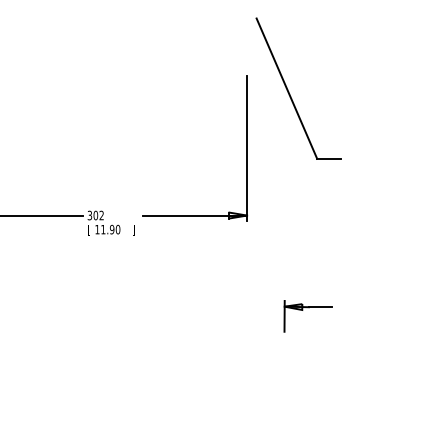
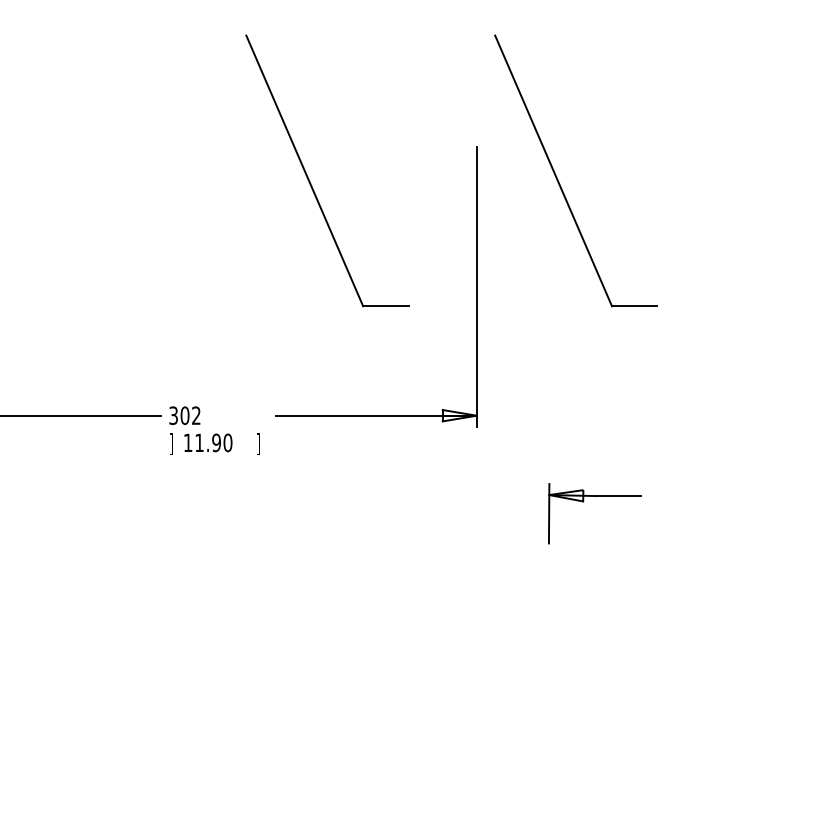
part: (160, 91) -> (309, 176), added
text: (88, 229) -> (170, 442), [ -> ]
part: (303, 310) -> (585, 502), moved

